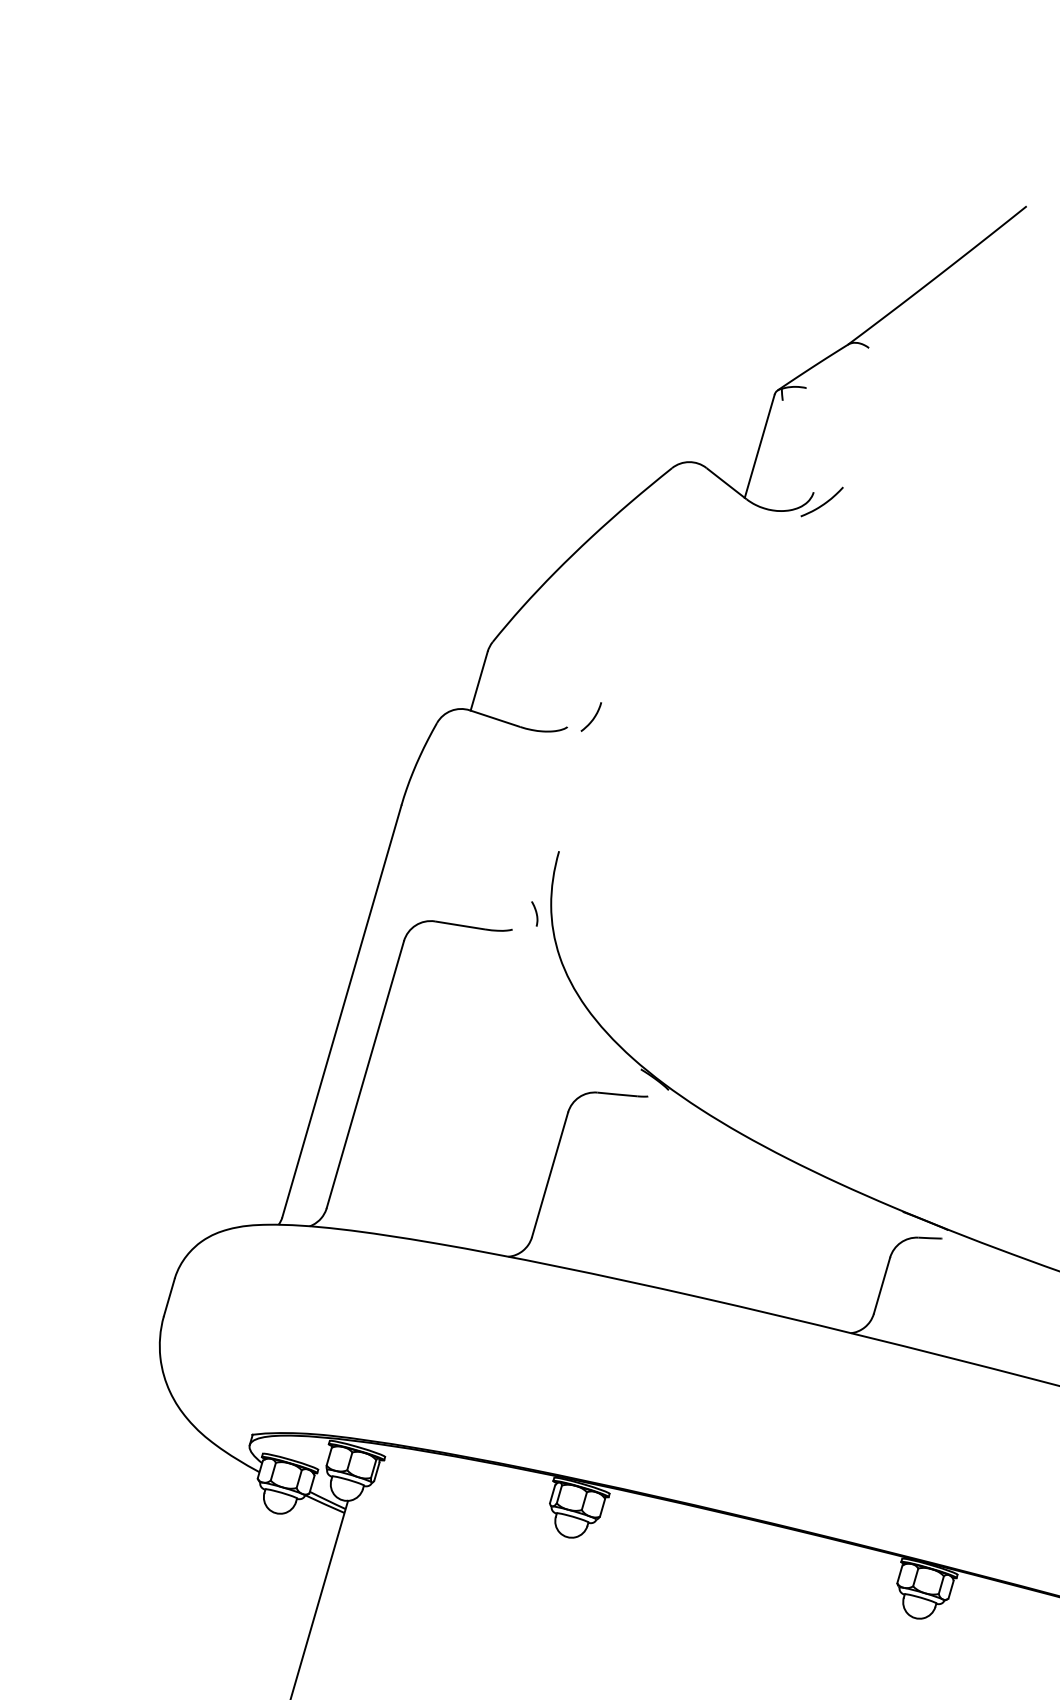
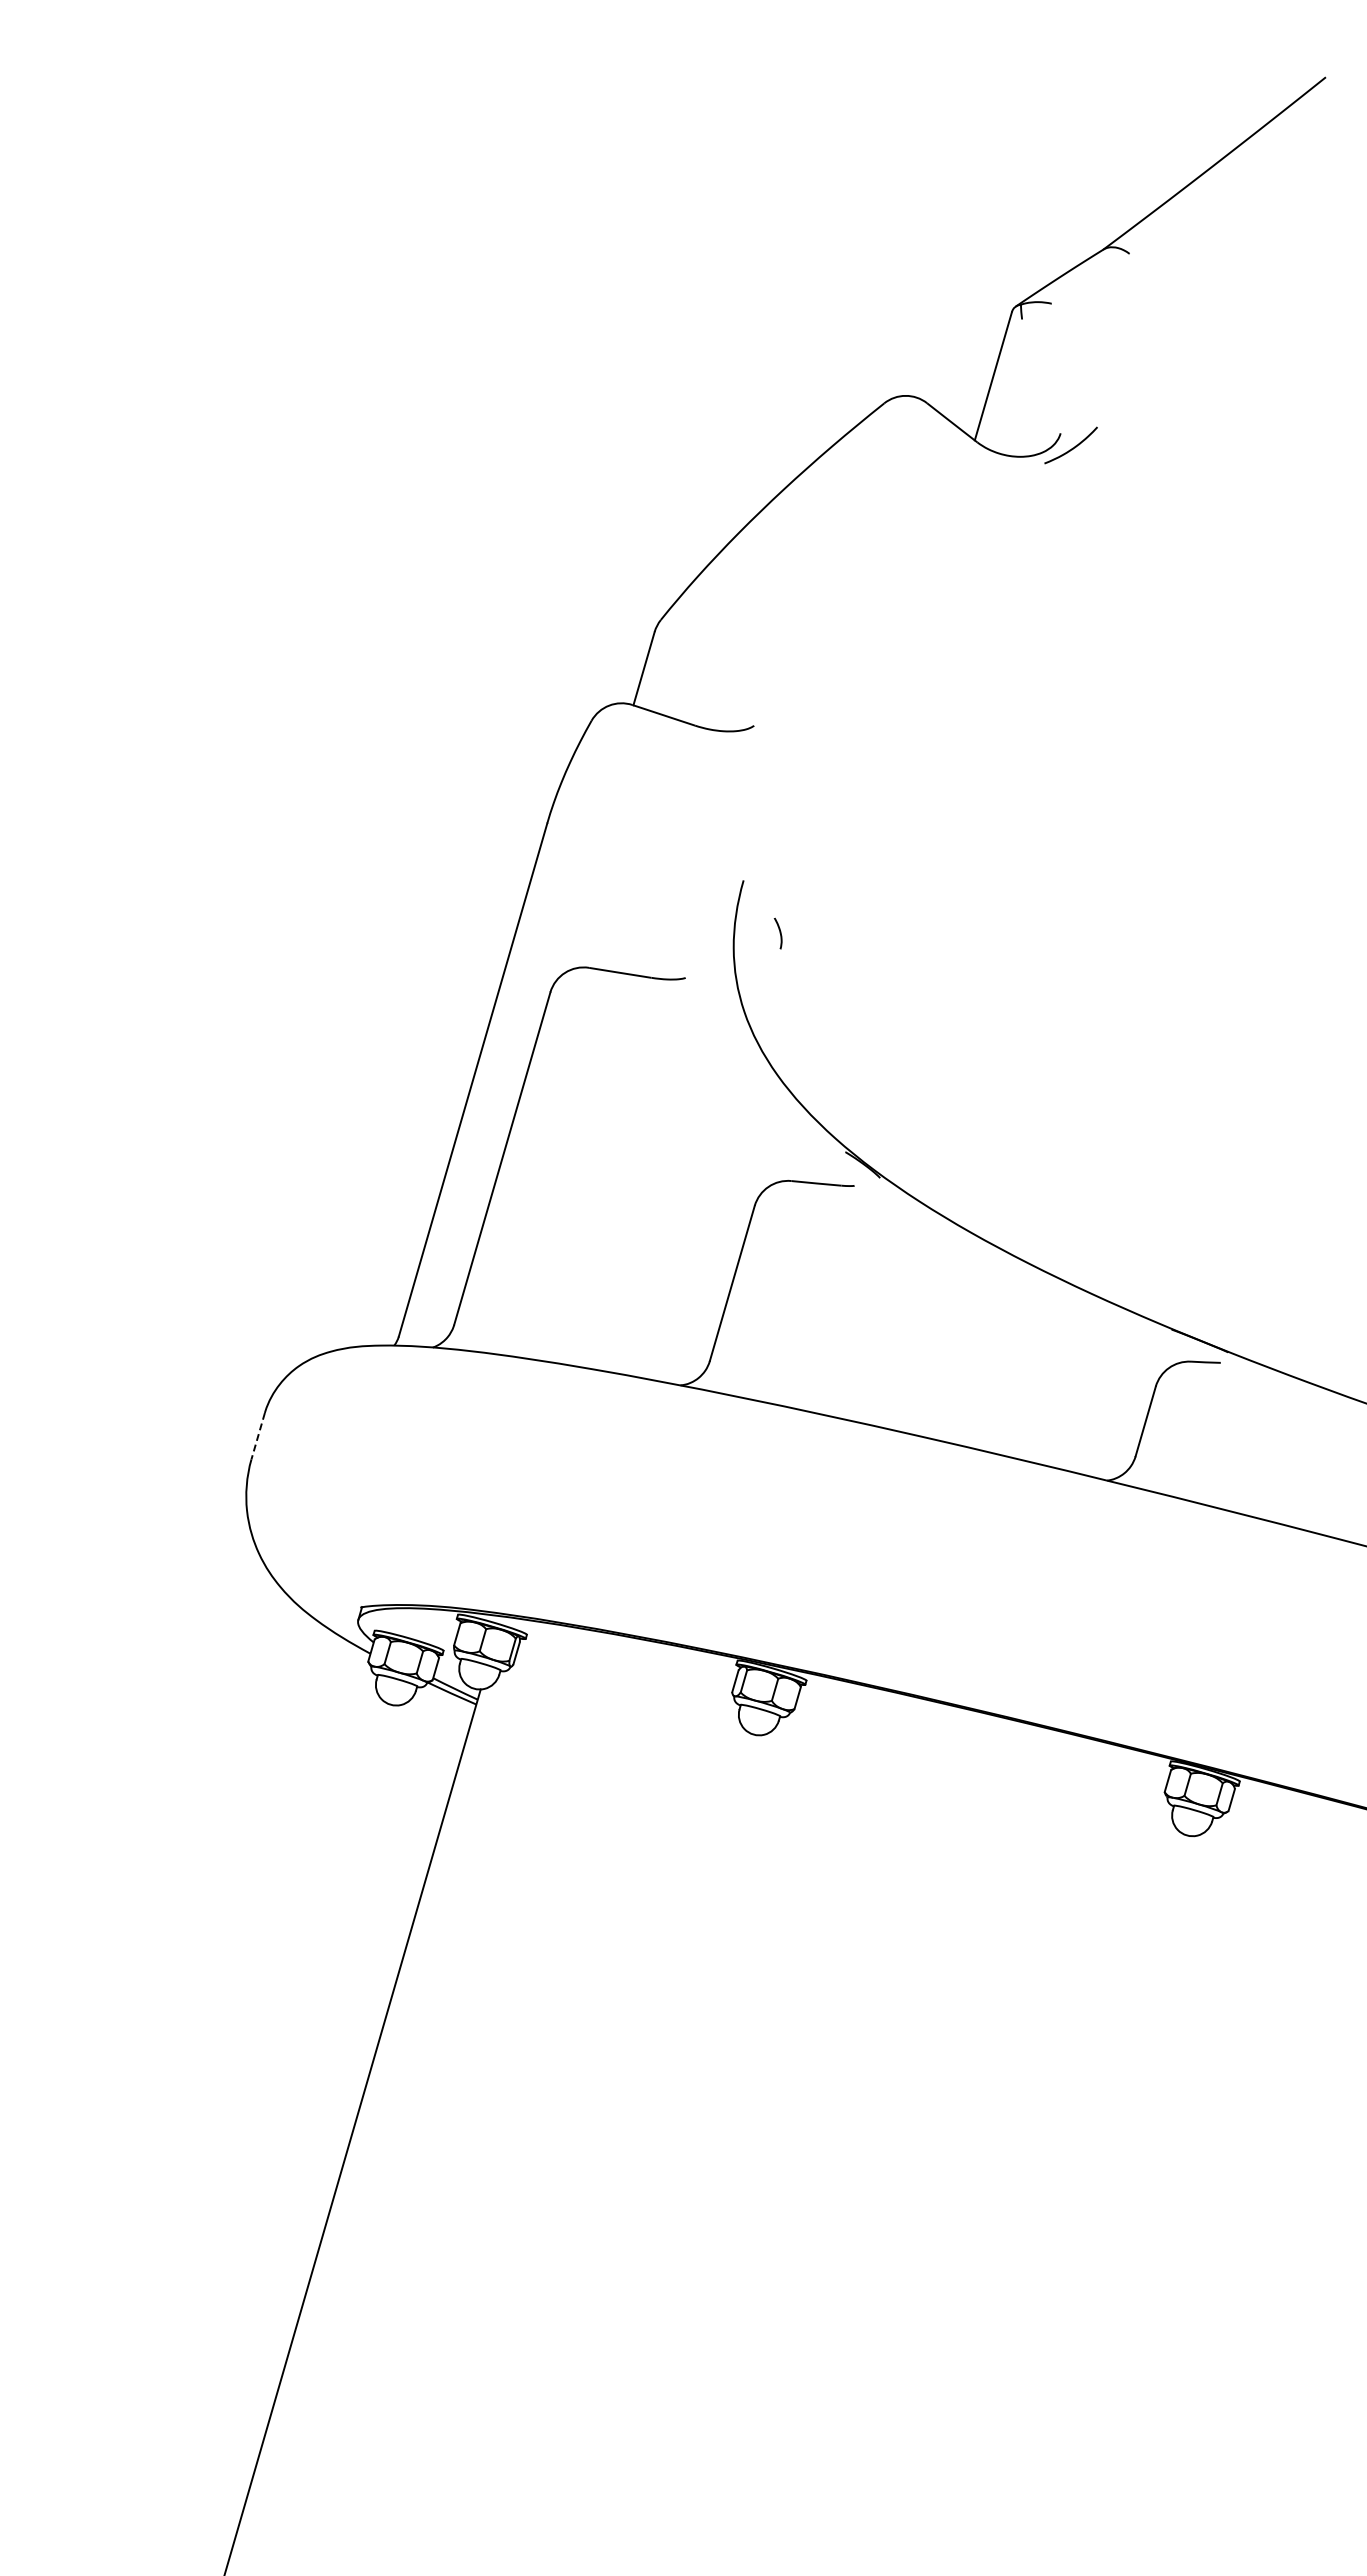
curve: (593, 717) -> (786, 713), removed
curve: (535, 913) -> (779, 933), moved
line: (169, 1297) -> (258, 1436), solid -> dashed

